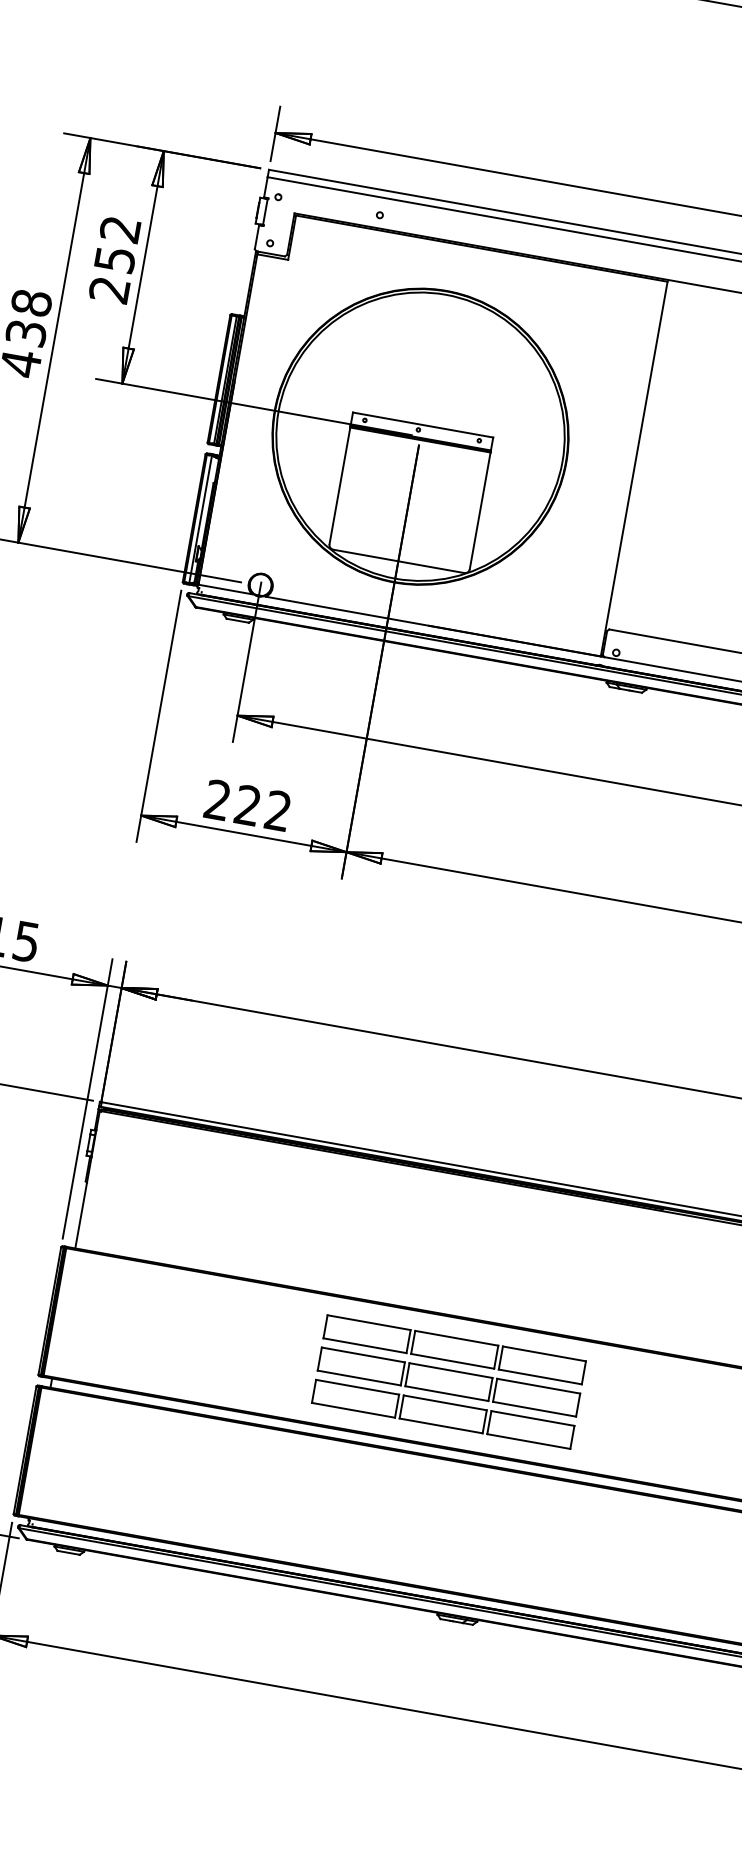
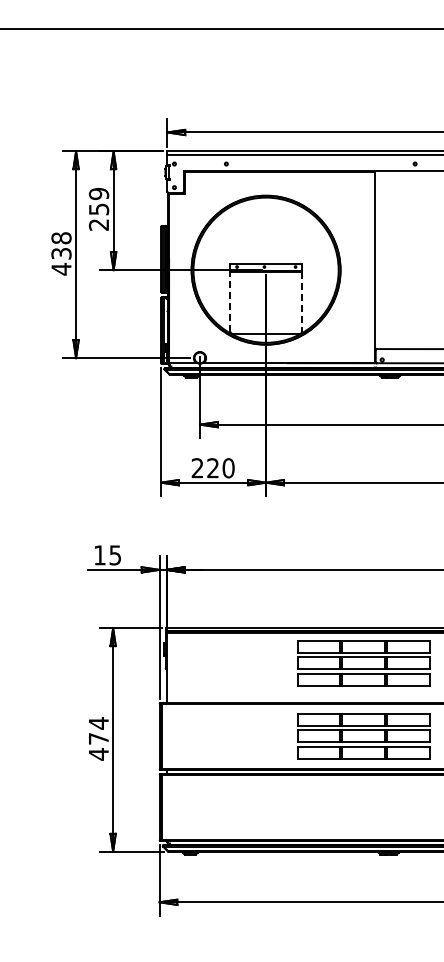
text: (121, 230) -> (99, 194), 252 -> 259
line: (340, 485) -> (230, 301), solid -> dashed
line: (480, 510) -> (302, 301), solid -> dashed
text: (277, 811) -> (228, 468), 222 -> 220
part: (474, 1239) -> (363, 663), added

